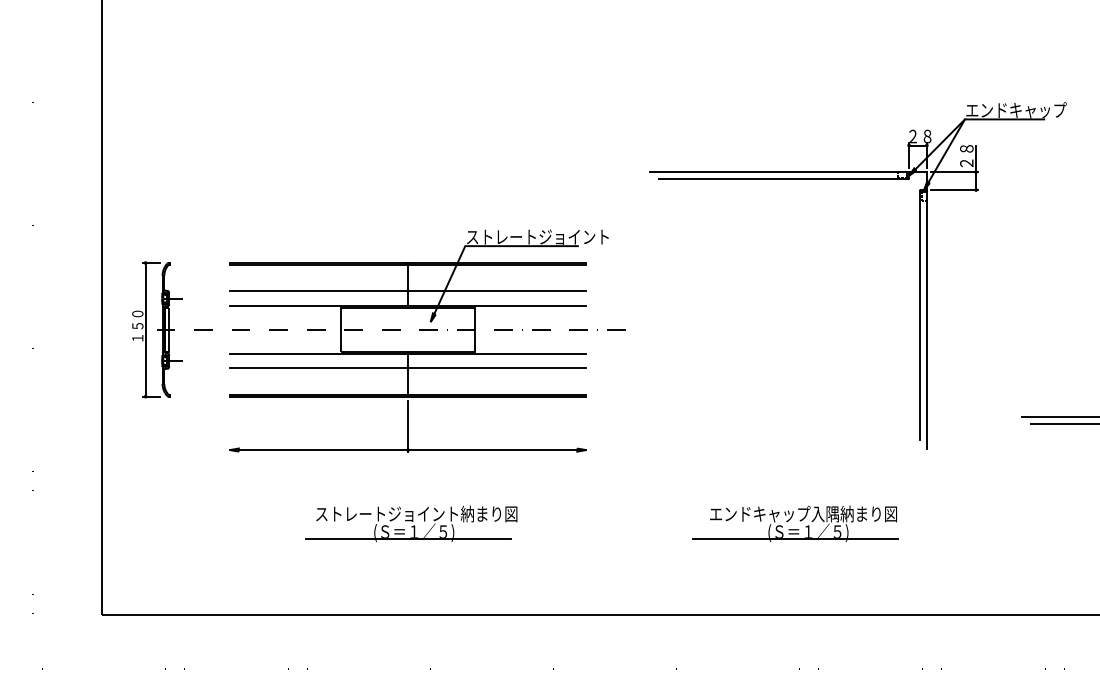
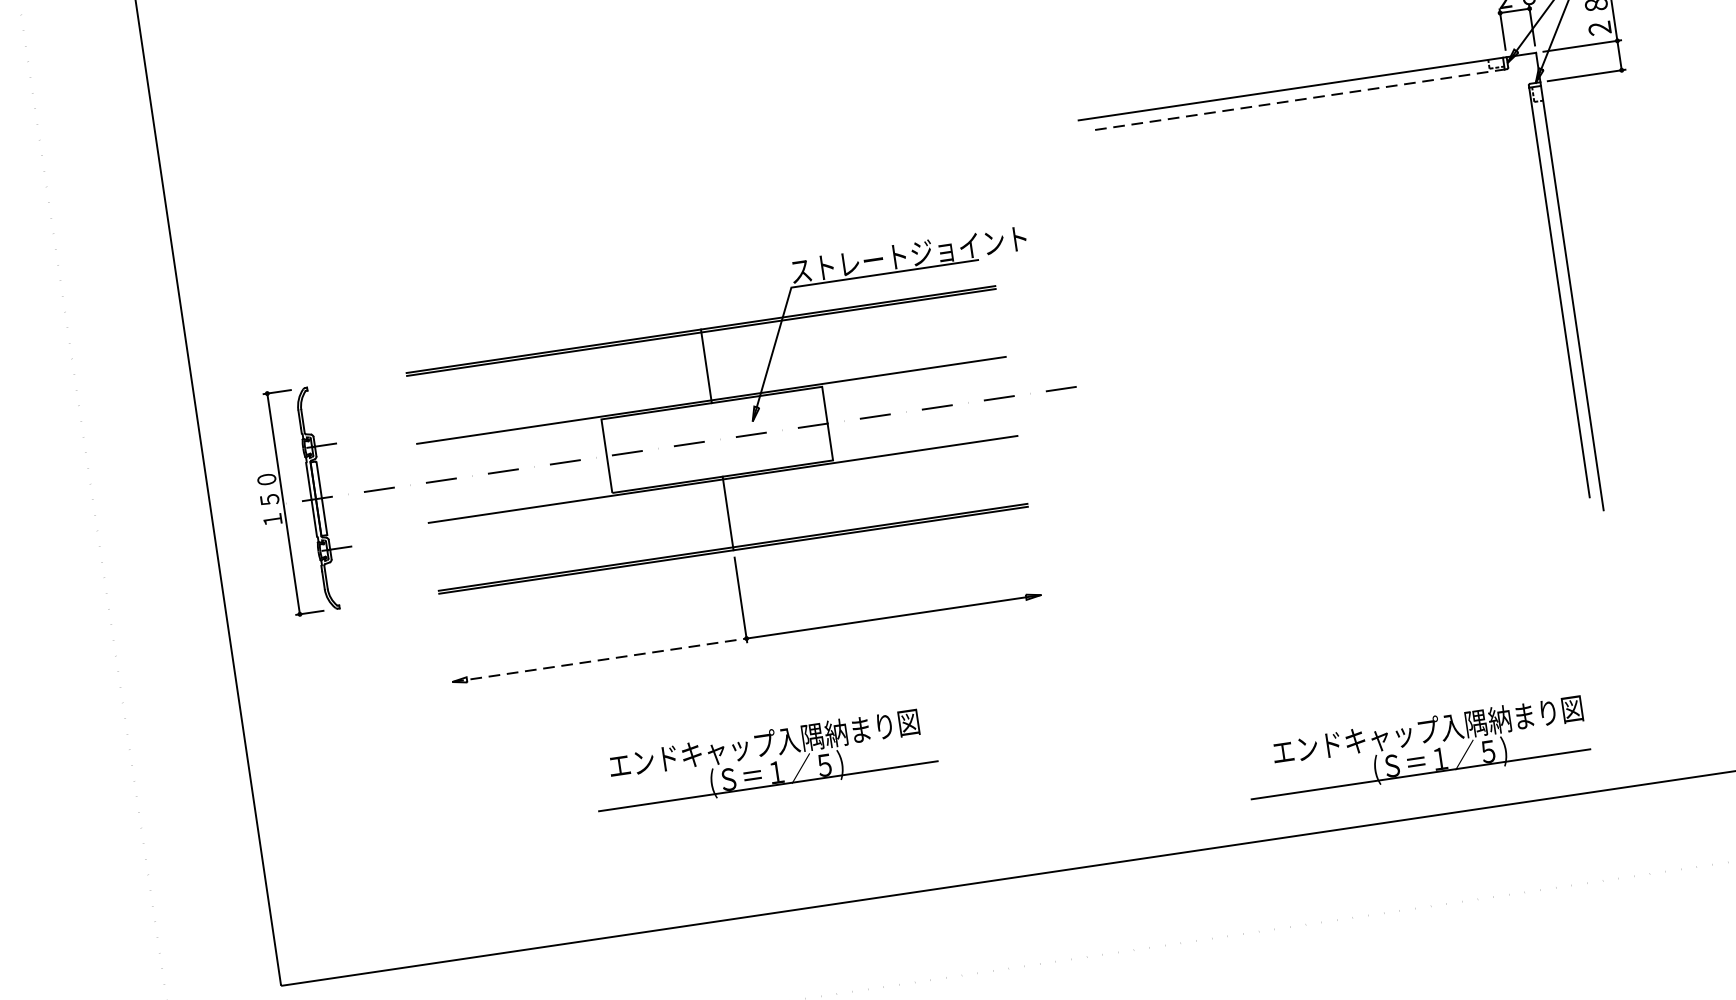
line: (782, 179) -> (1299, 100), solid -> dashed
line: (407, 291) -> (706, 376), removed
line: (407, 368) -> (725, 503), removed
line: (319, 450) -> (600, 660), solid -> dashed
text: (416, 513) -> (775, 741), ストレートジョイント納まり図 -> エンドキャップ入隅納まり図
part: (795, 523) -> (1416, 747), moved

